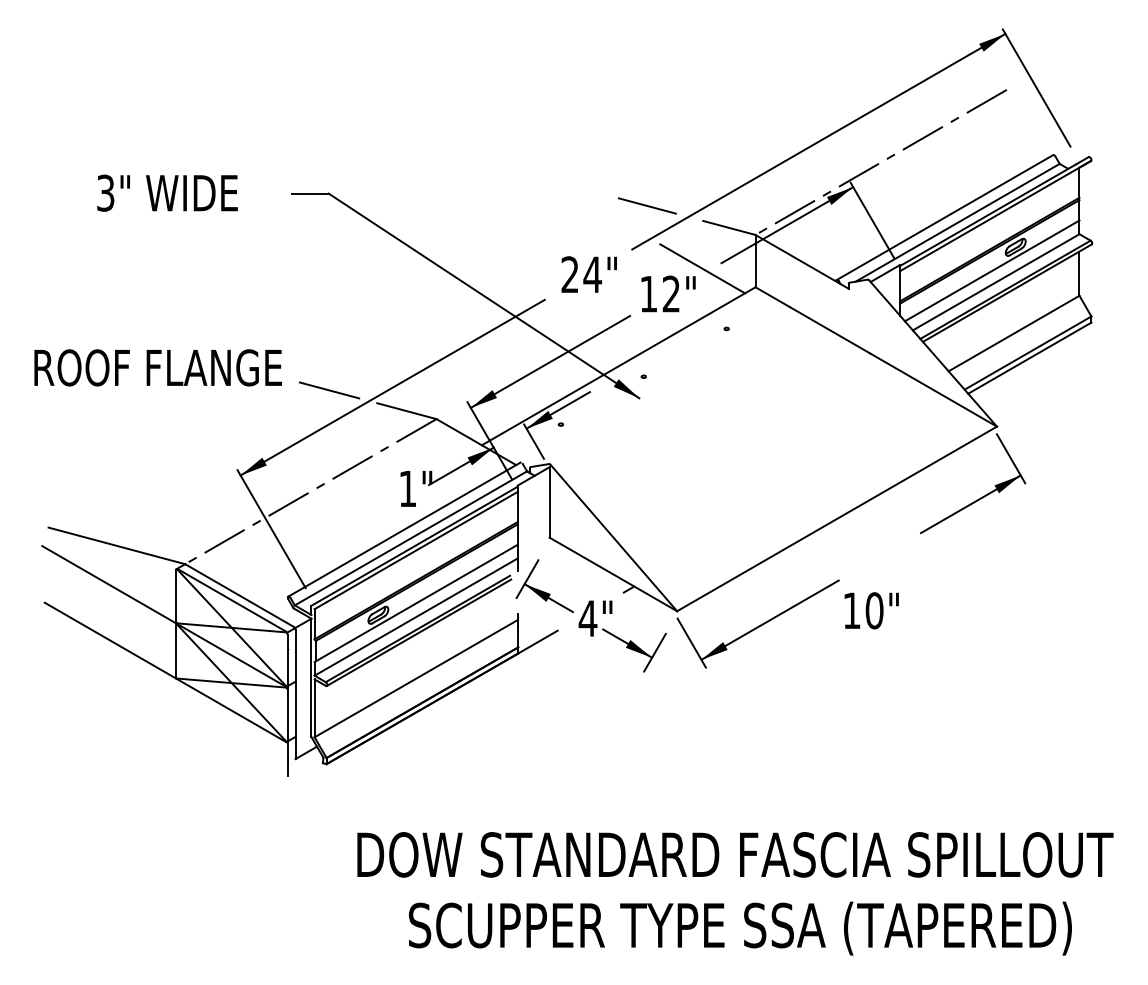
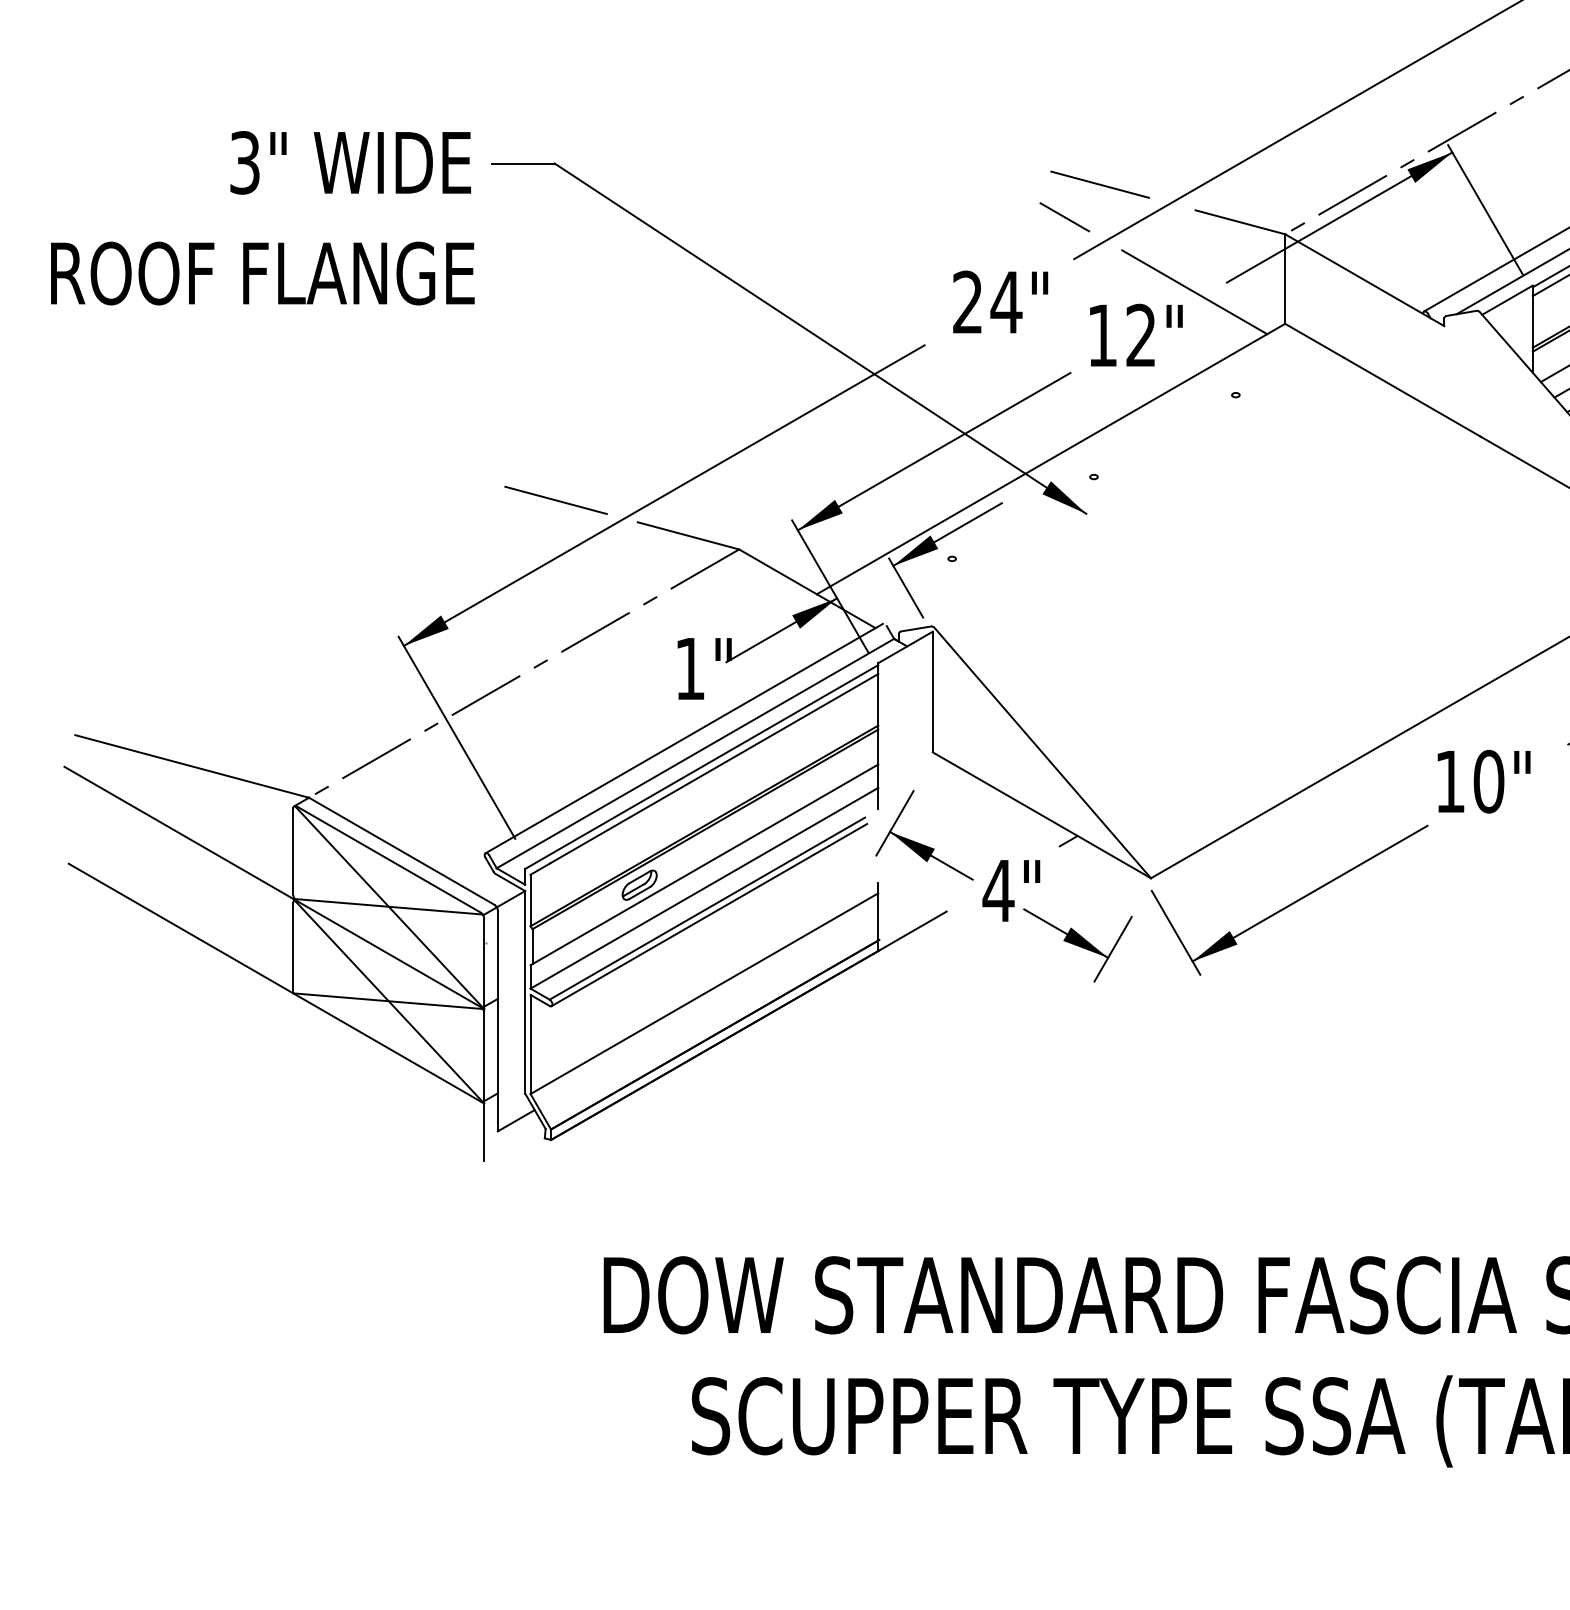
text: (167, 192) -> (350, 161), moved
line: (626, 224) -> (1064, 216), added
text: (157, 367) -> (261, 272), moved
text: (871, 610) -> (1483, 781), moved

